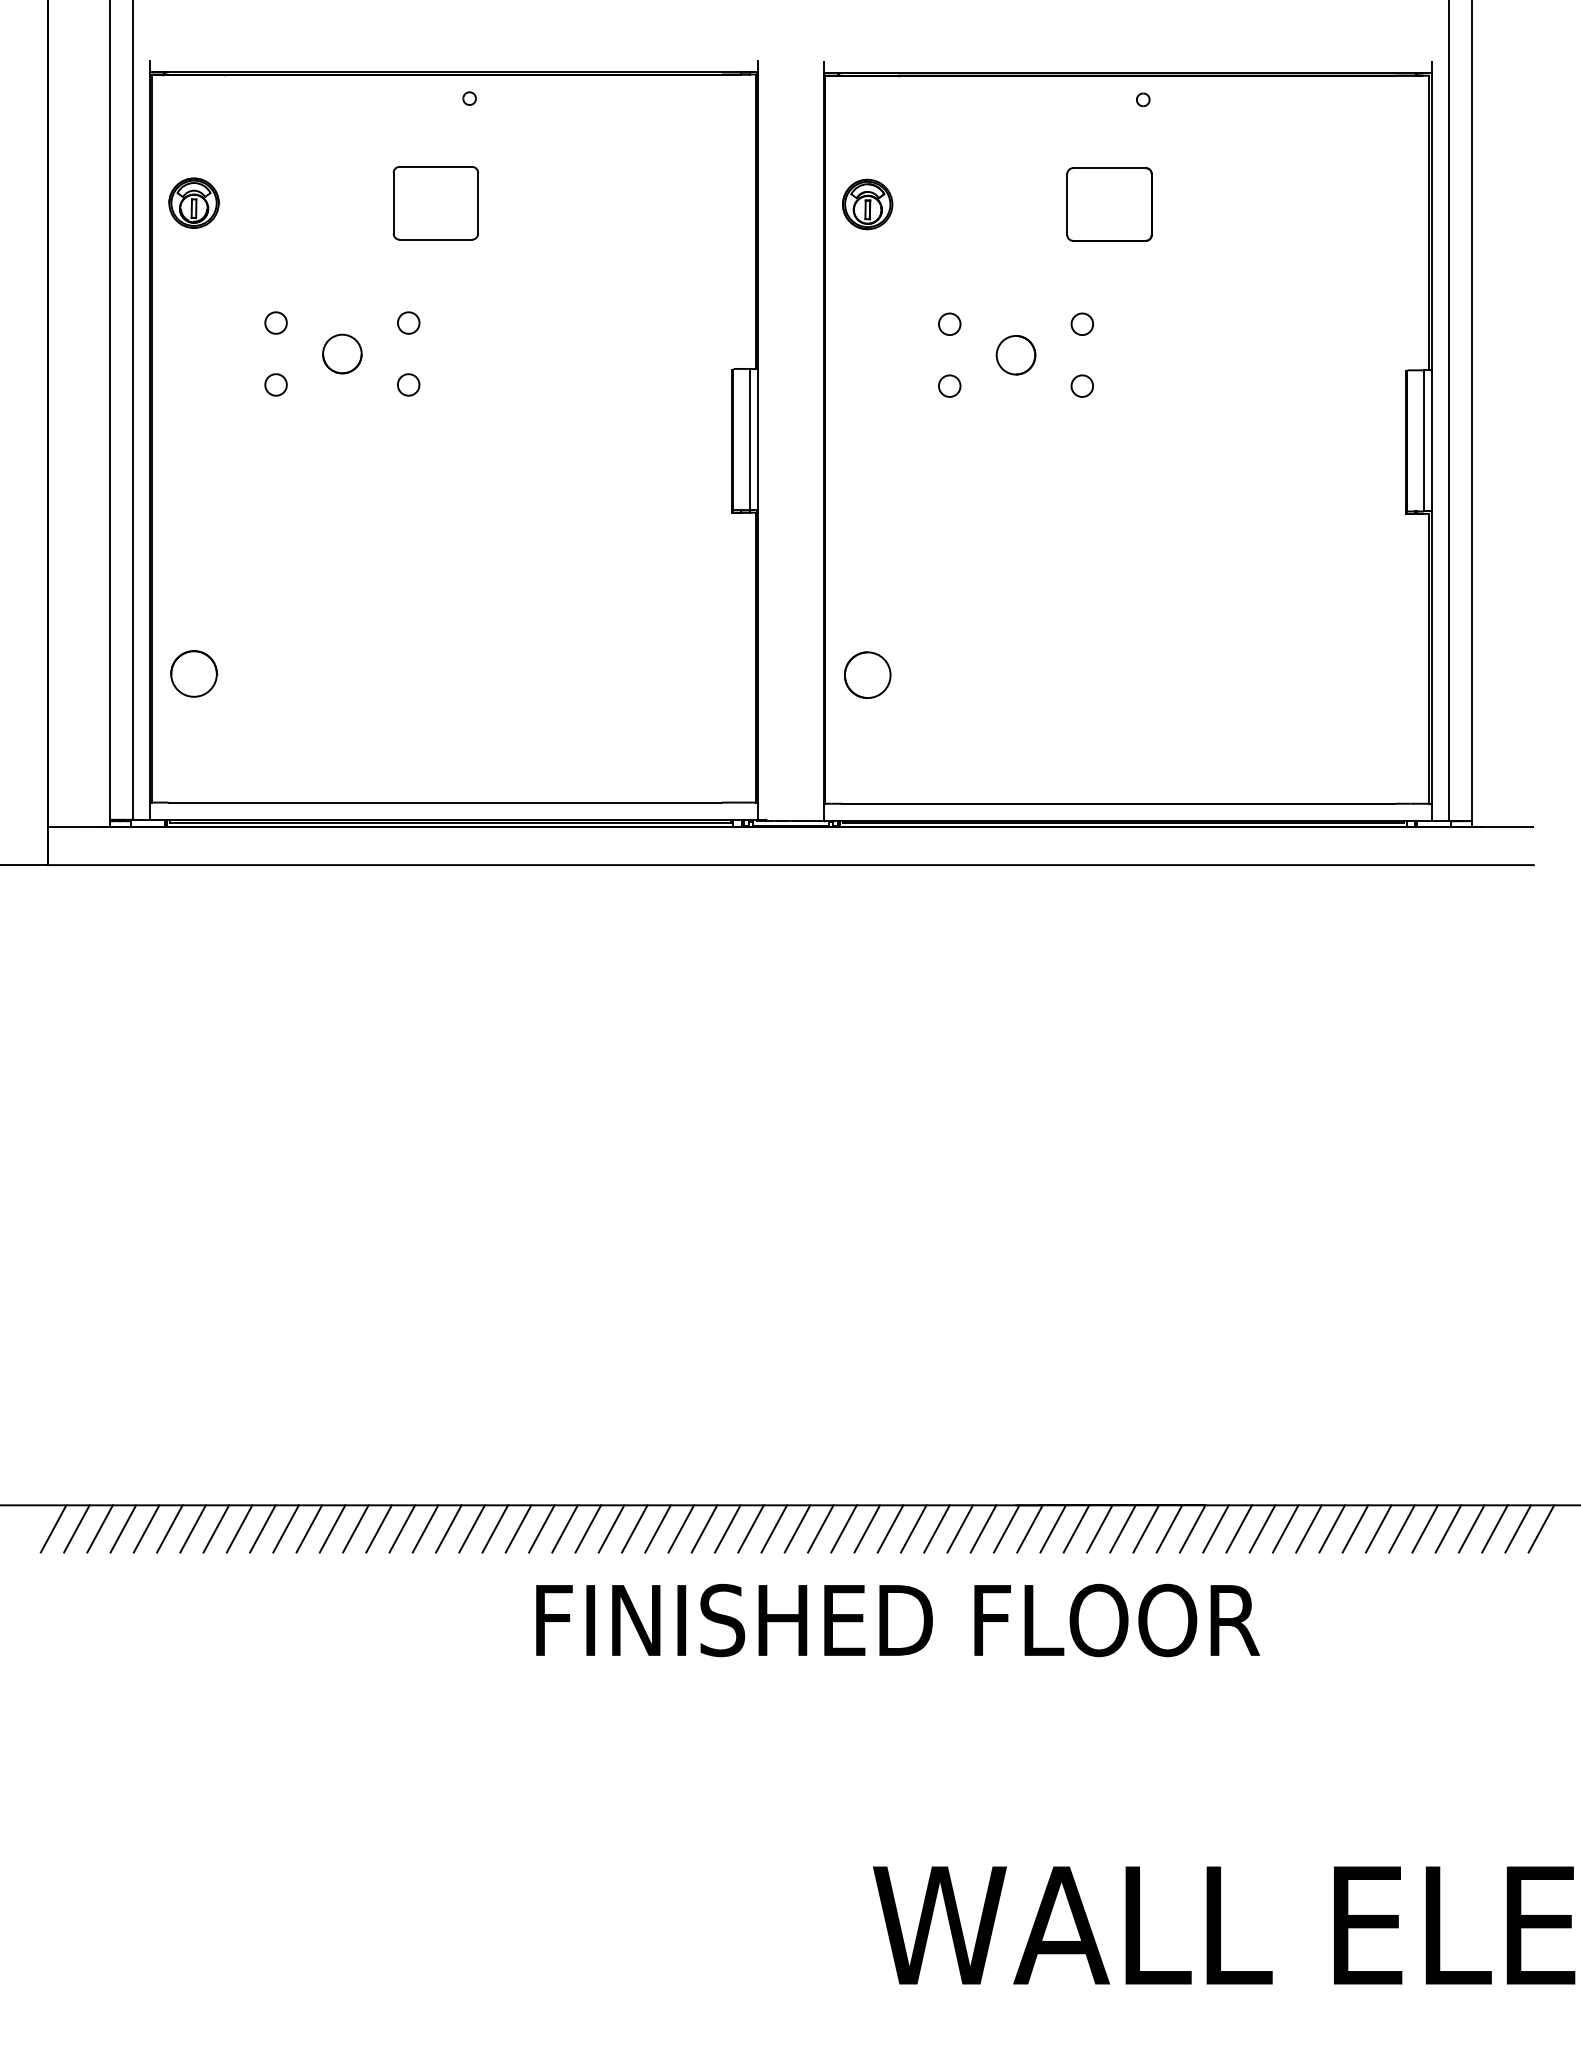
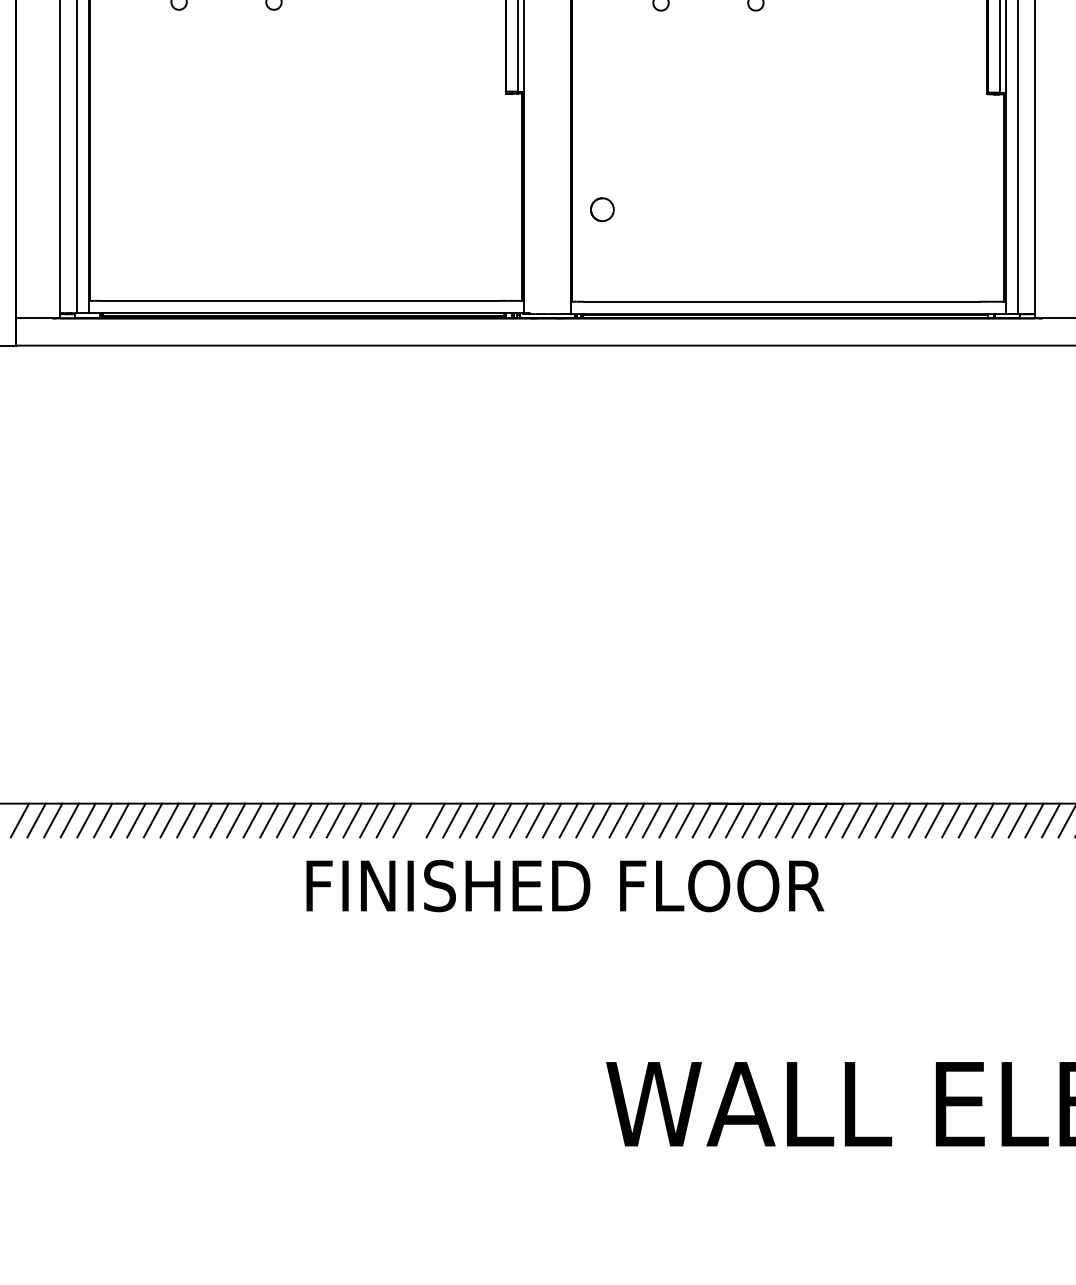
part: (194, 673) -> (120, 208), removed
part: (867, 674) -> (602, 209), size x0.7
line: (611, 1528) -> (419, 820), removed
text: (897, 1620) -> (565, 886), moved

